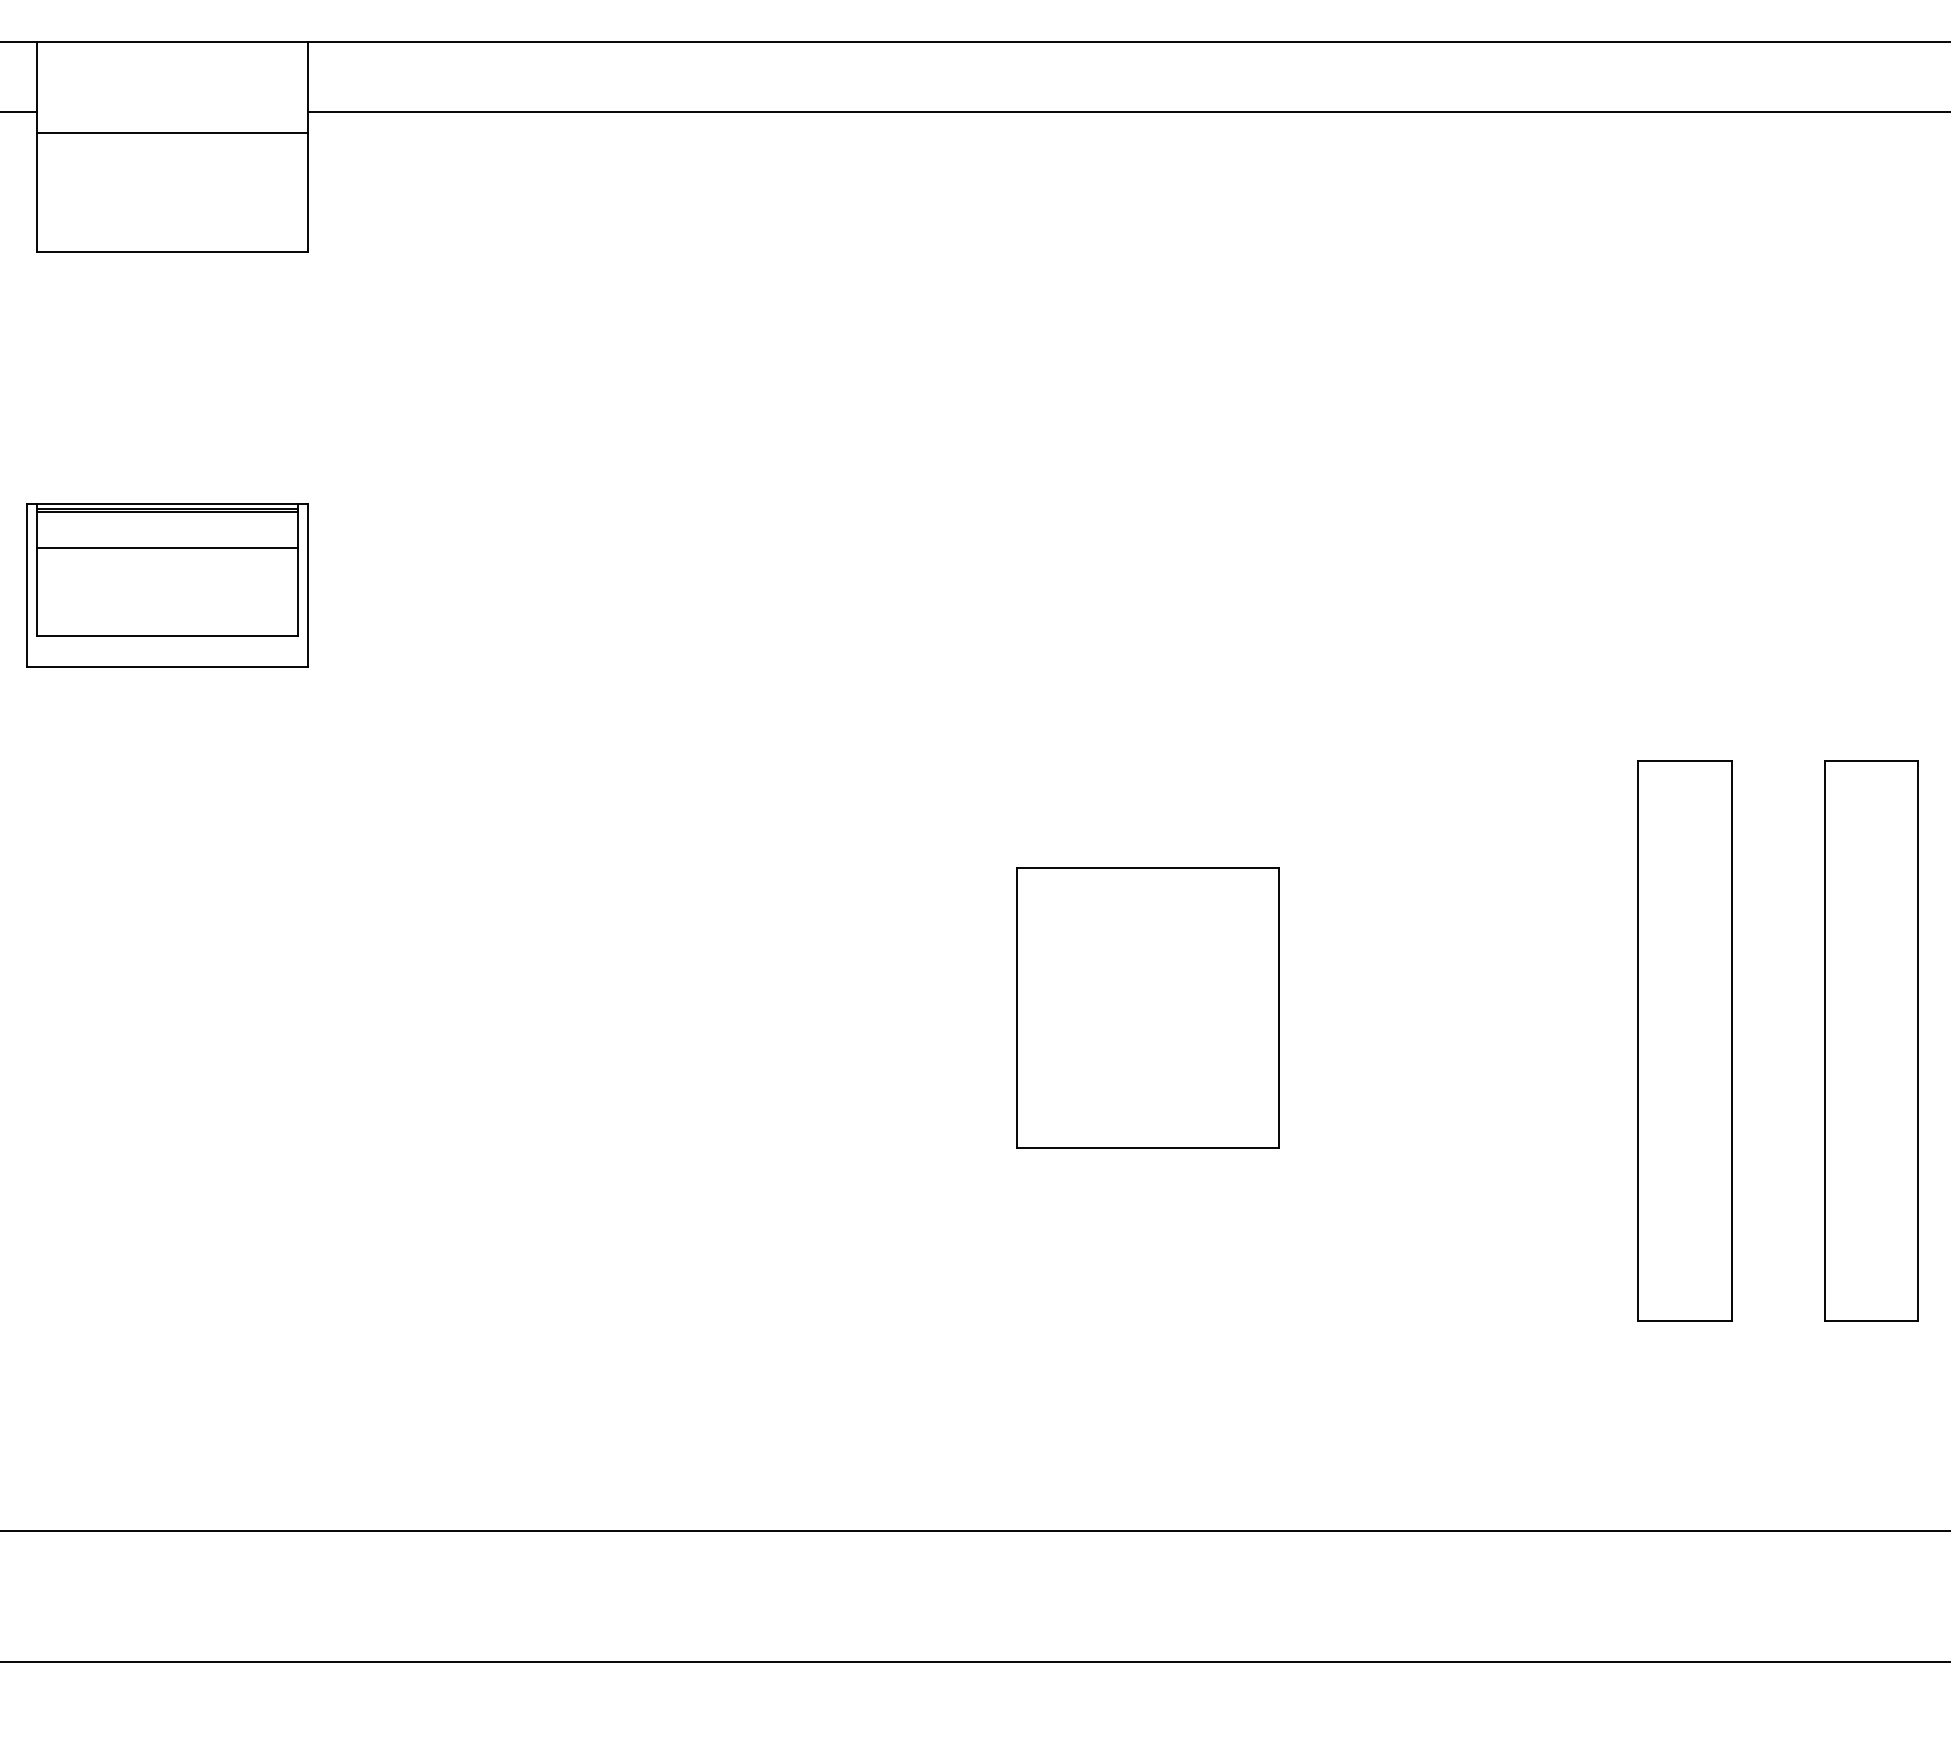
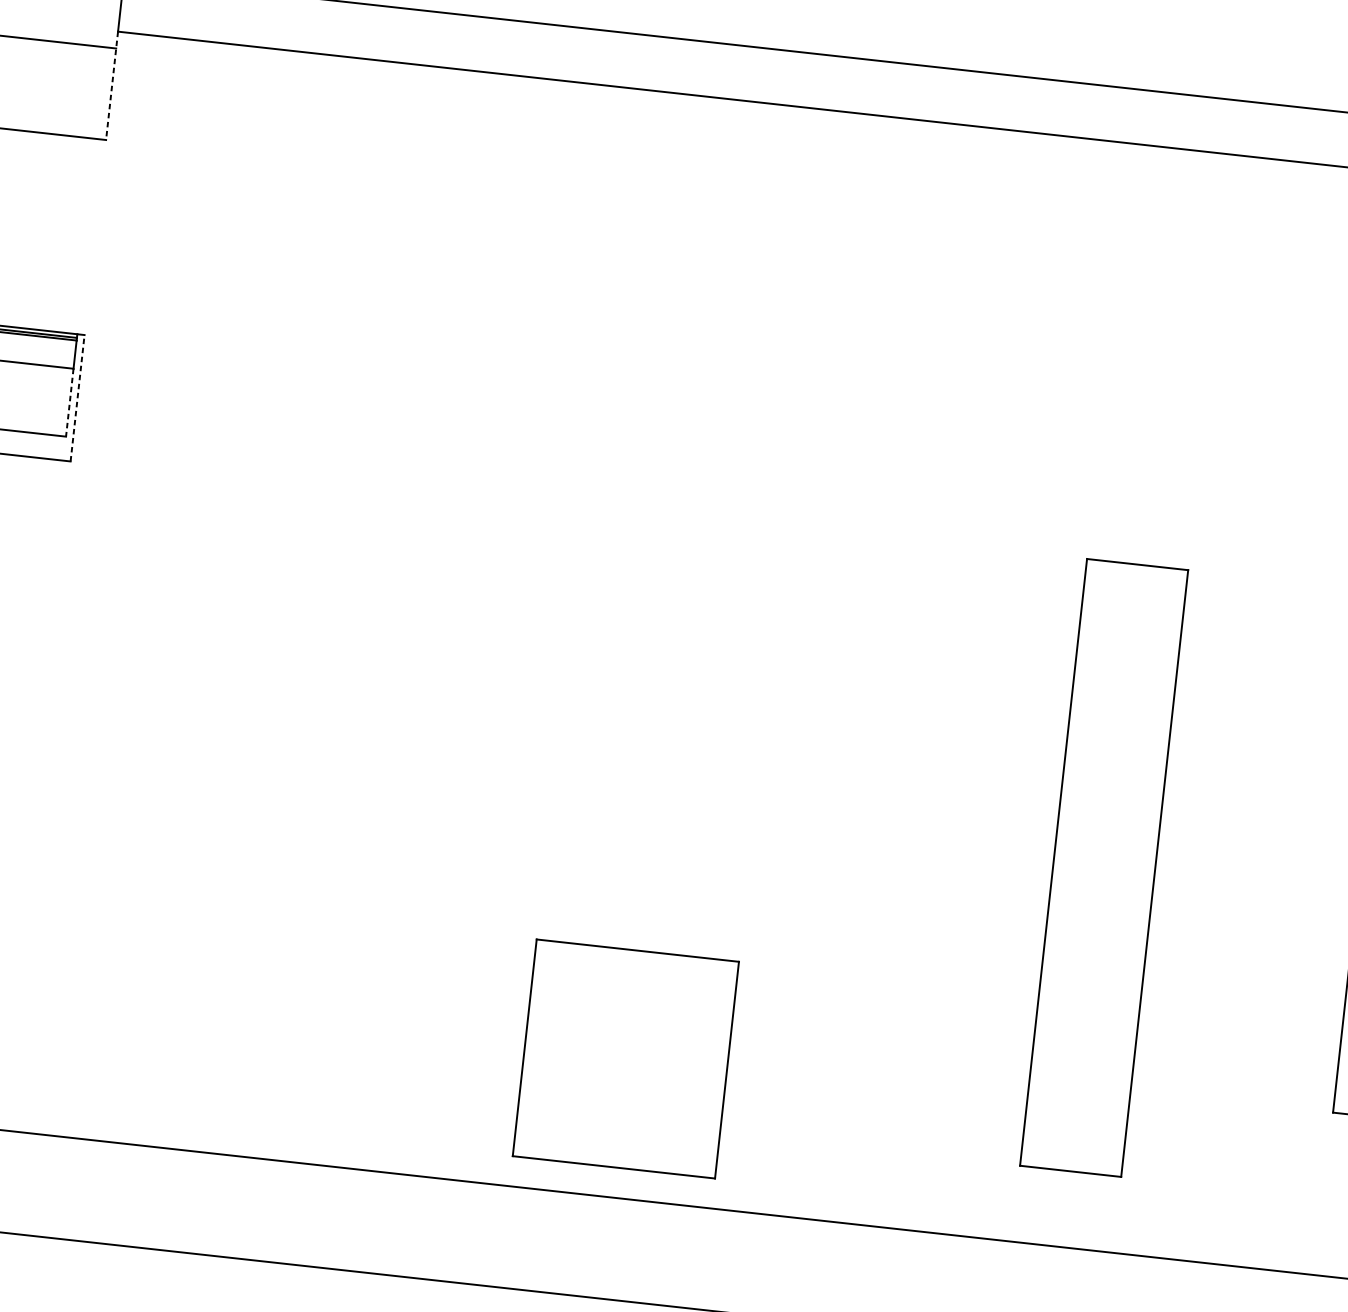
line: (307, 182) -> (111, 86), solid -> dashed
line: (307, 585) -> (77, 398), solid -> dashed
line: (298, 592) -> (69, 402), solid -> dashed
part: (1147, 1007) -> (625, 1058), moved
part: (1684, 1040) -> (1103, 867), size x1.4
part: (1871, 1040) -> (1248, 883), removed

